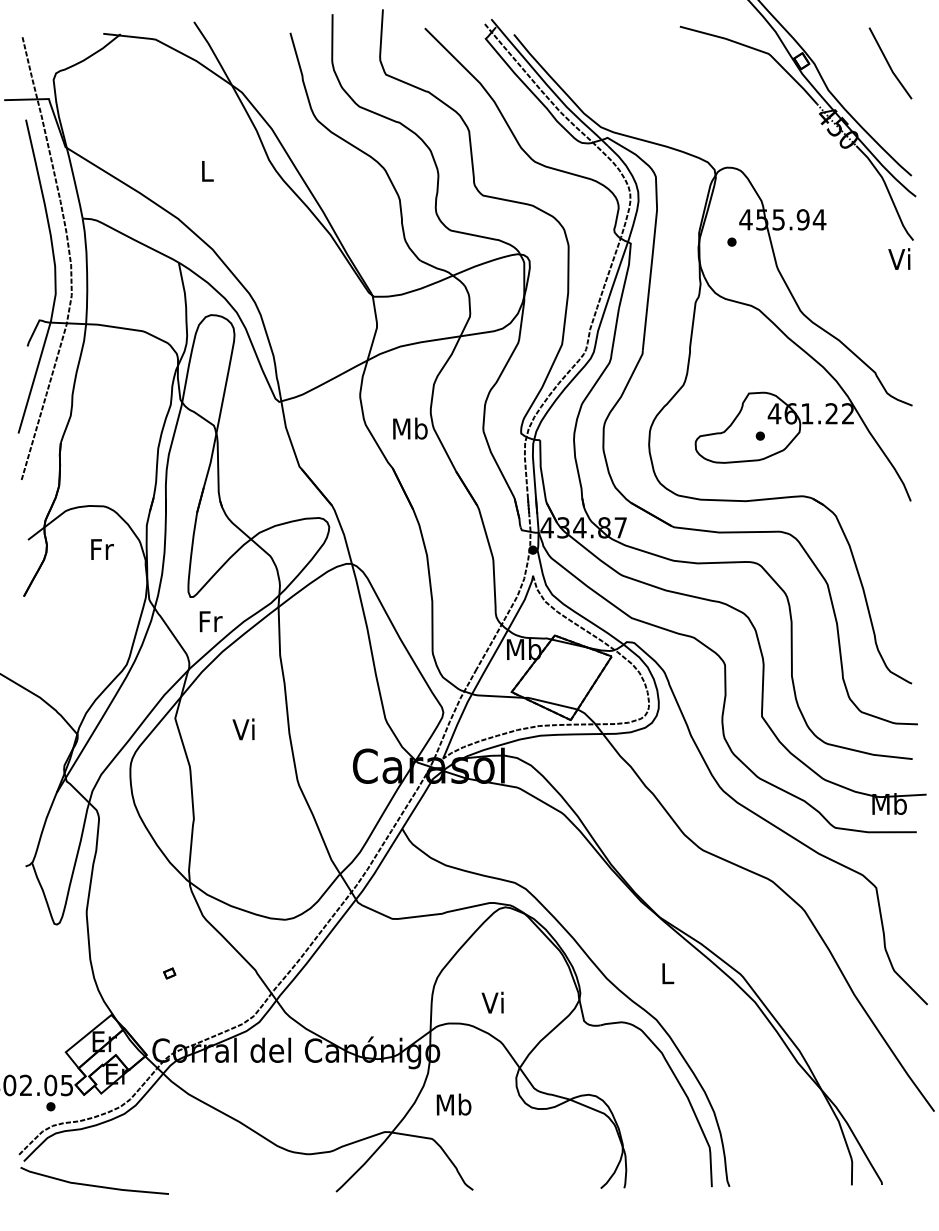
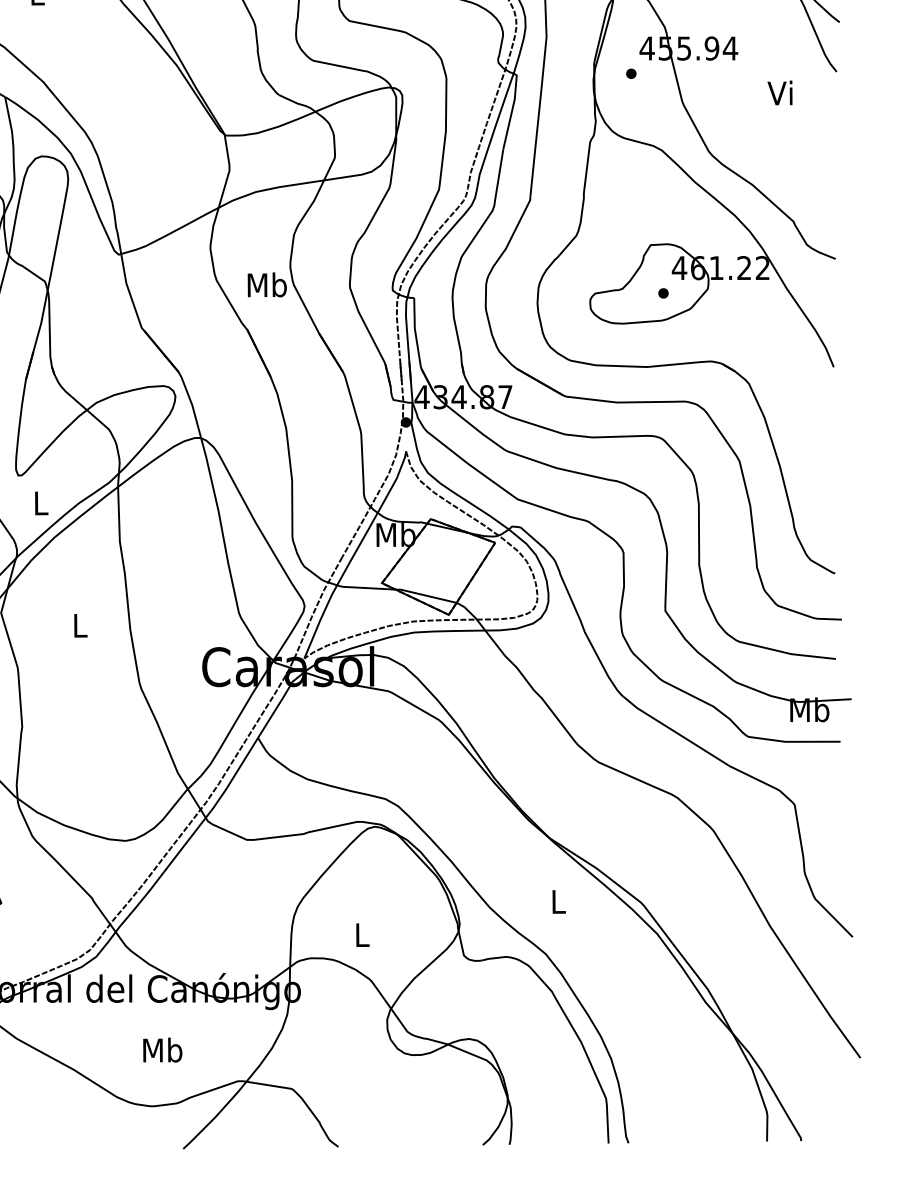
text: (899, 258) -> (780, 92), moved
text: (210, 621) -> (41, 503), Fr -> L
text: (243, 729) -> (78, 625), Vi -> L
text: (492, 1002) -> (360, 934), Vi -> L
text: (453, 1104) -> (162, 1049), moved

